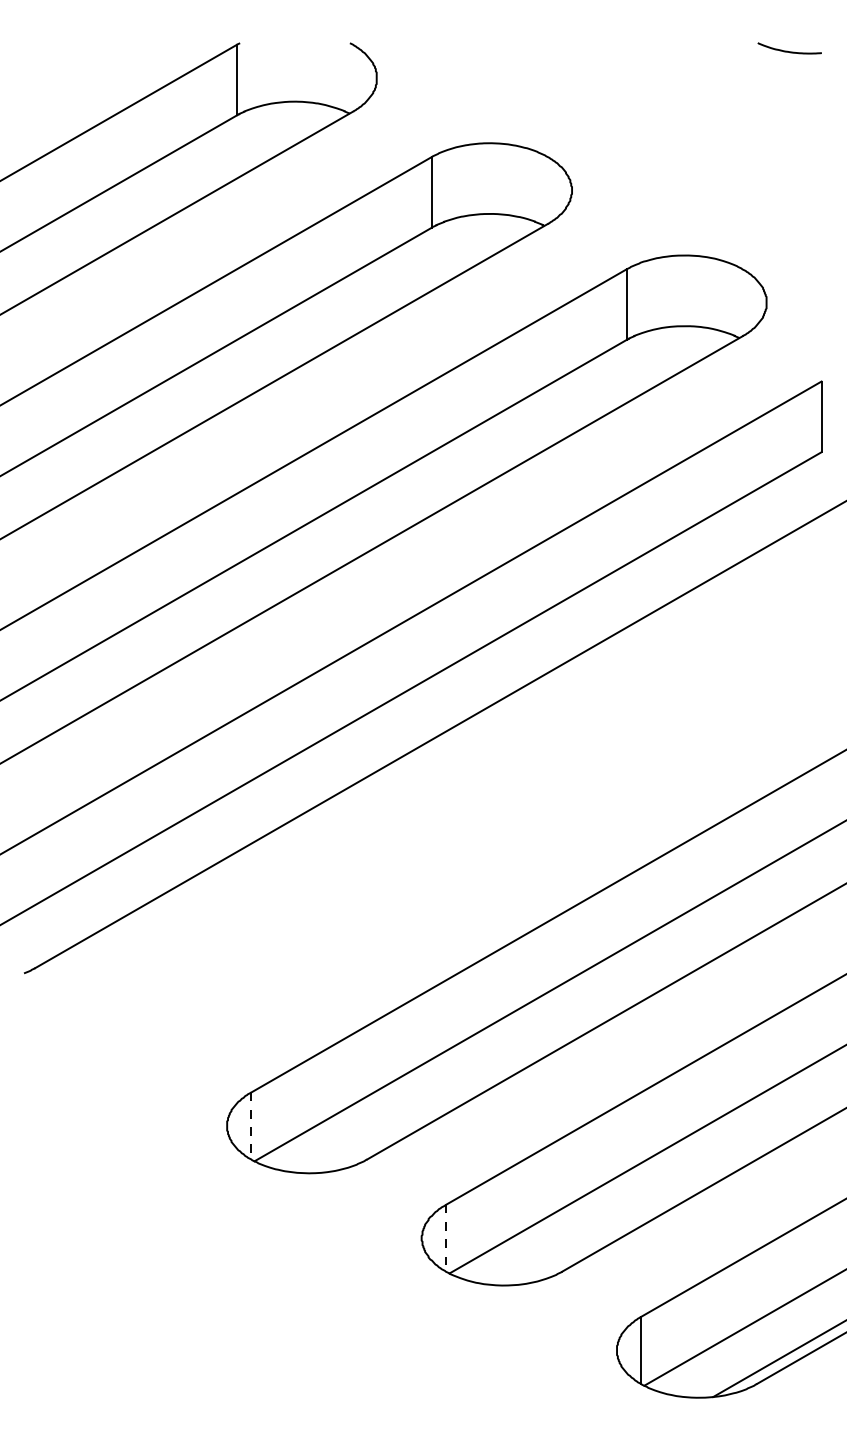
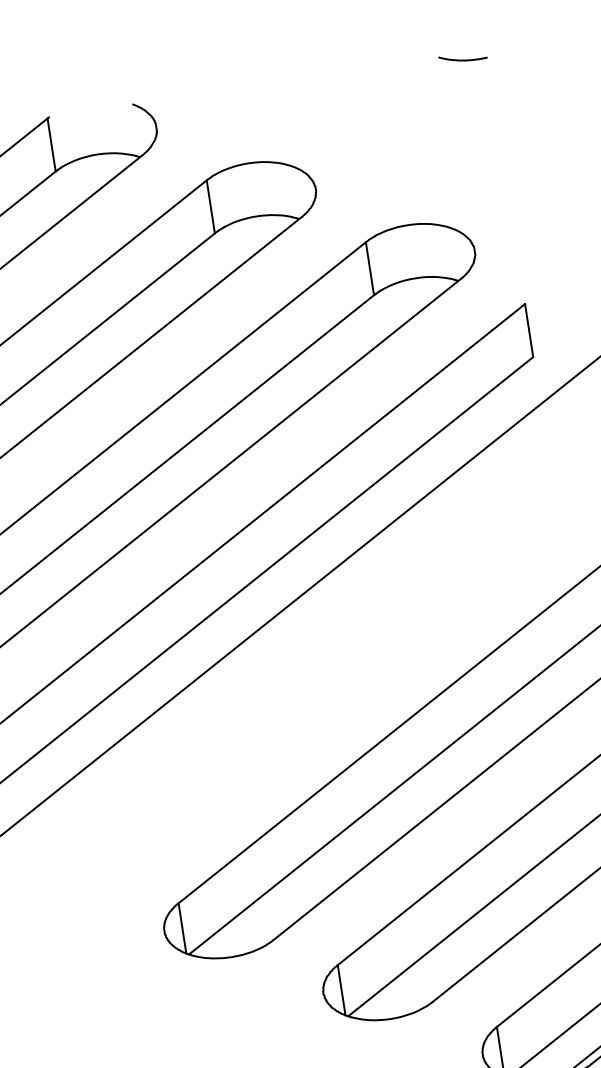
line: (251, 1126) -> (182, 928), dashed -> solid
line: (446, 1238) -> (342, 990), dashed -> solid

